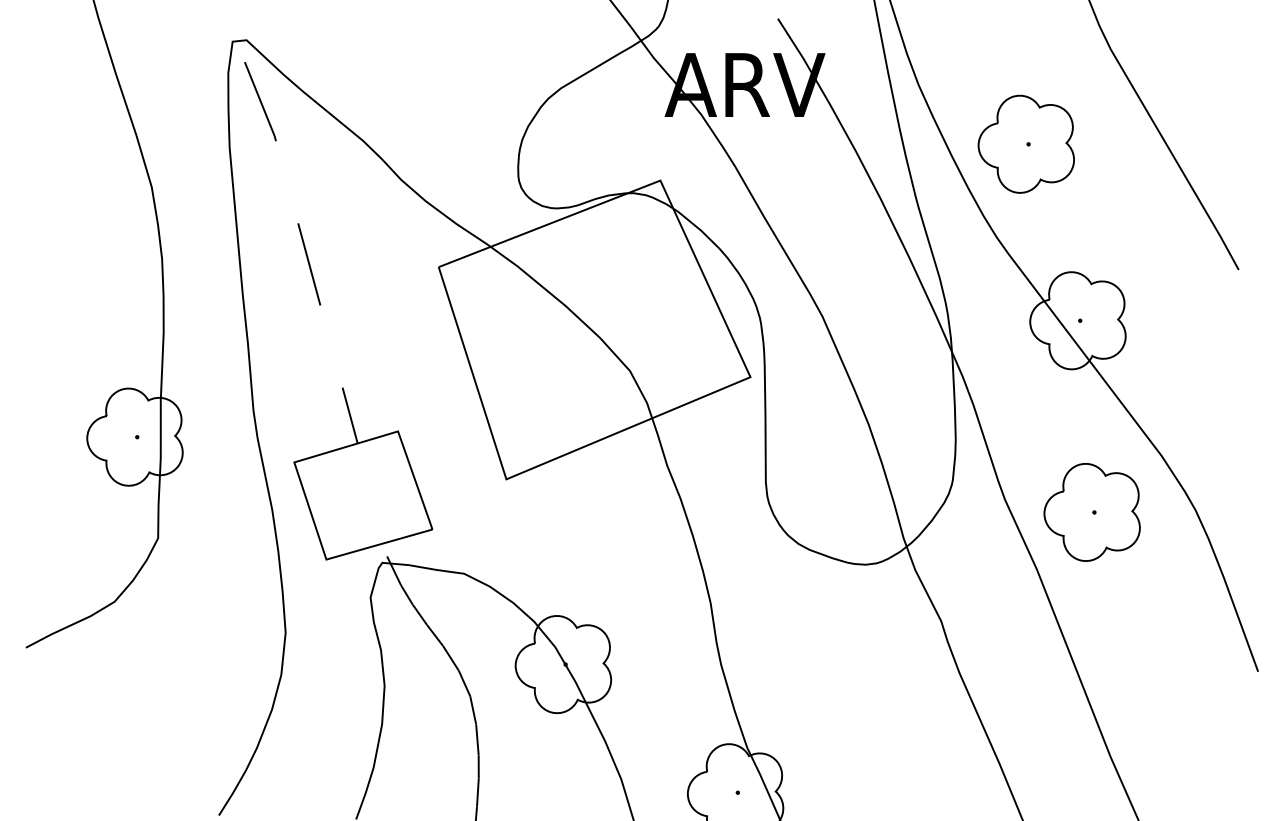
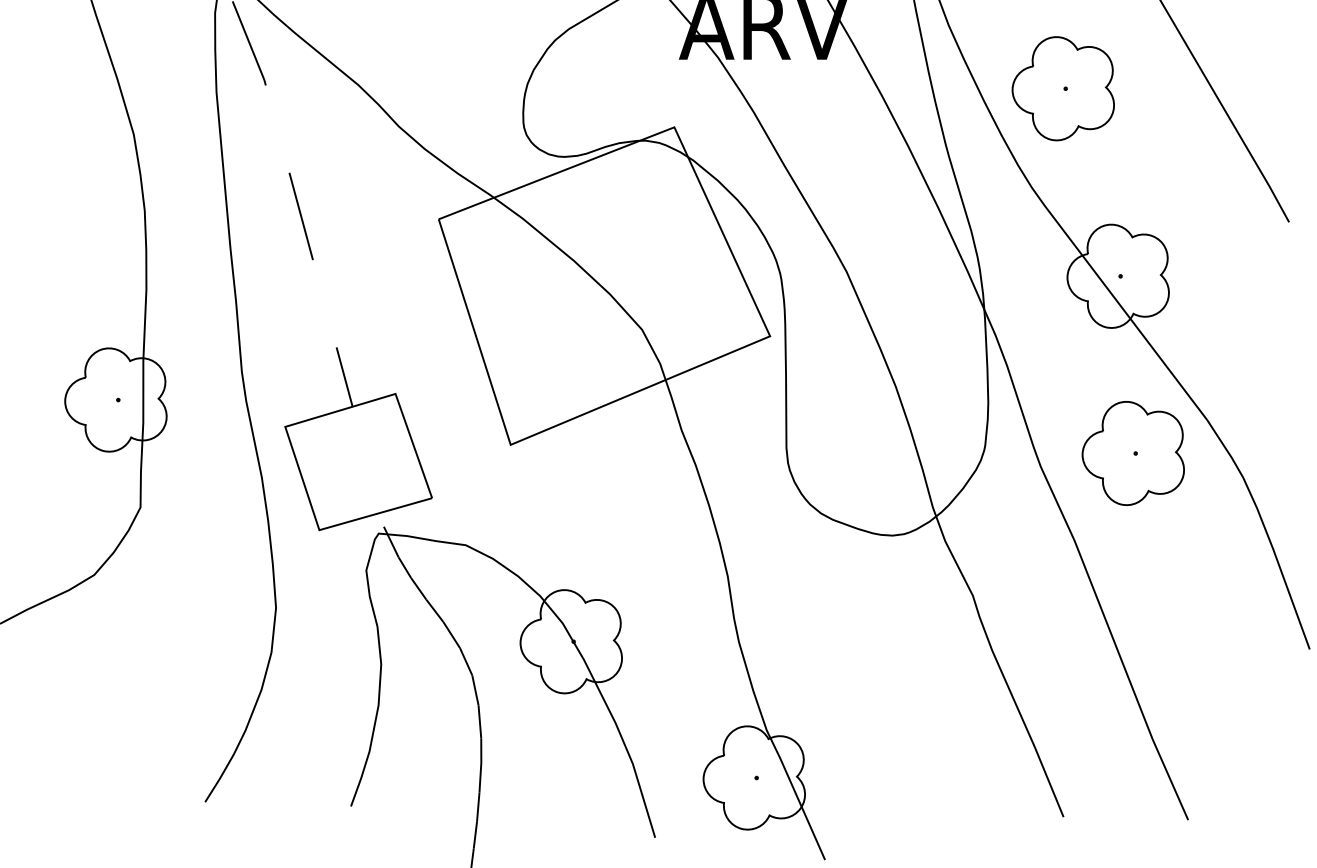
part: (1091, 512) -> (1132, 453), moved

